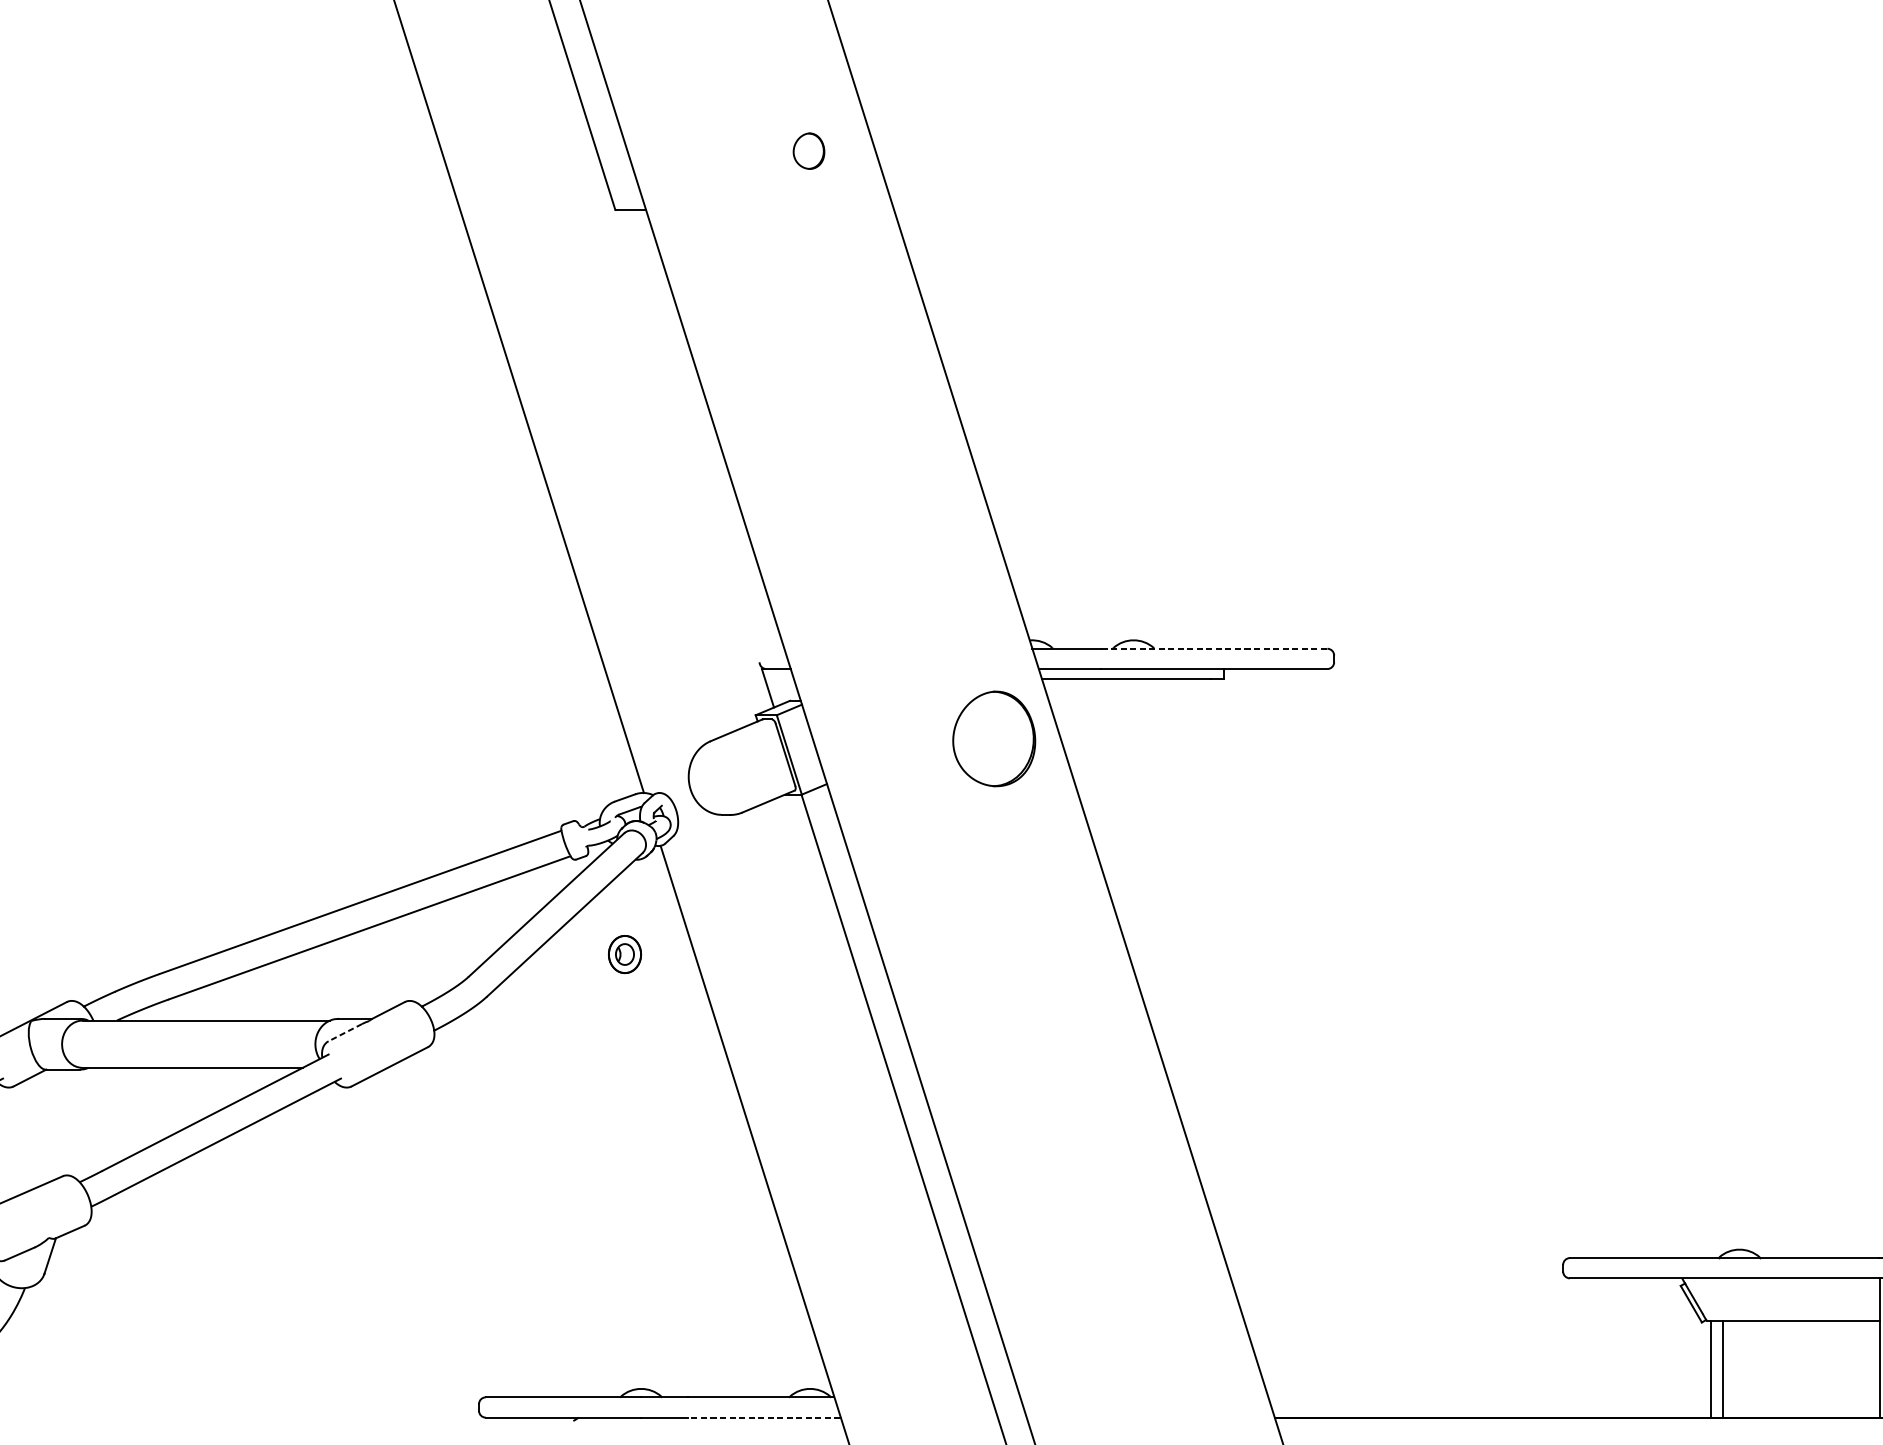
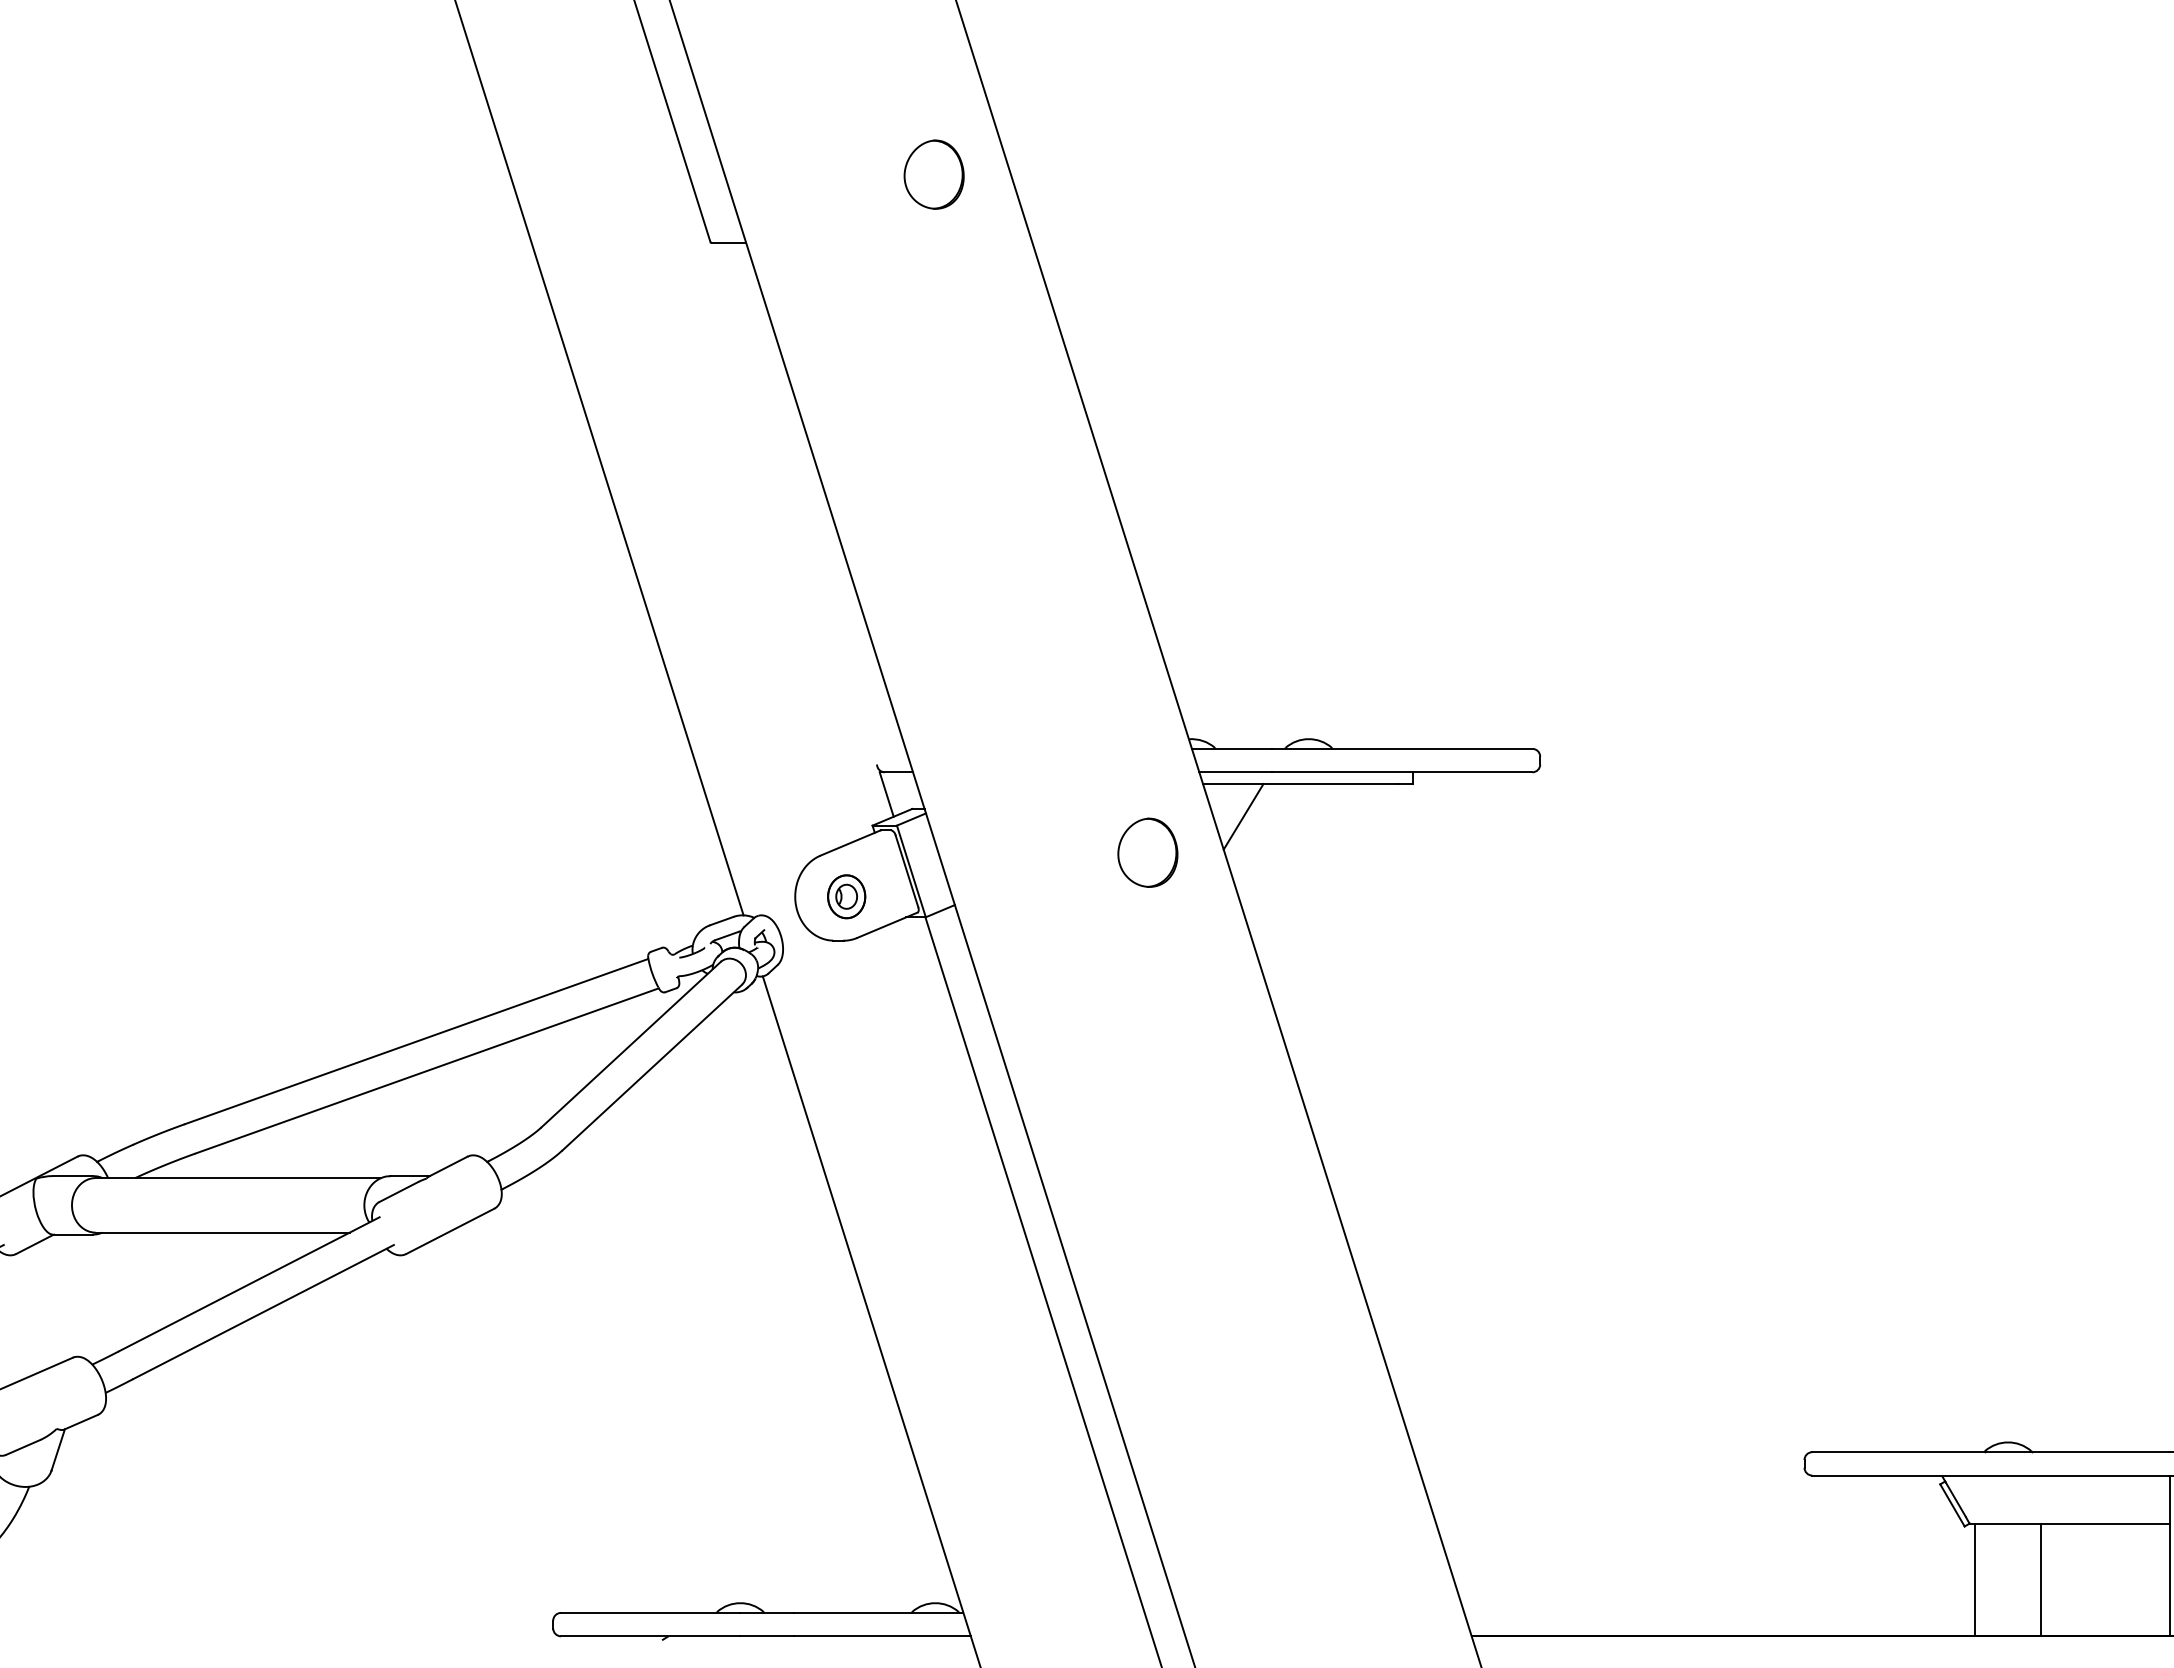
part: (808, 151) -> (933, 174), size x1.67
line: (1214, 648) -> (1402, 748), dashed -> solid
line: (1077, 707) -> (1243, 816), added
part: (993, 738) -> (1147, 852), size x0.62
part: (624, 954) -> (846, 896), moved
line: (344, 1033) -> (398, 1192), dashed -> solid
line: (1723, 1369) -> (2041, 1580), moved
line: (764, 1417) -> (882, 1636), dashed -> solid

